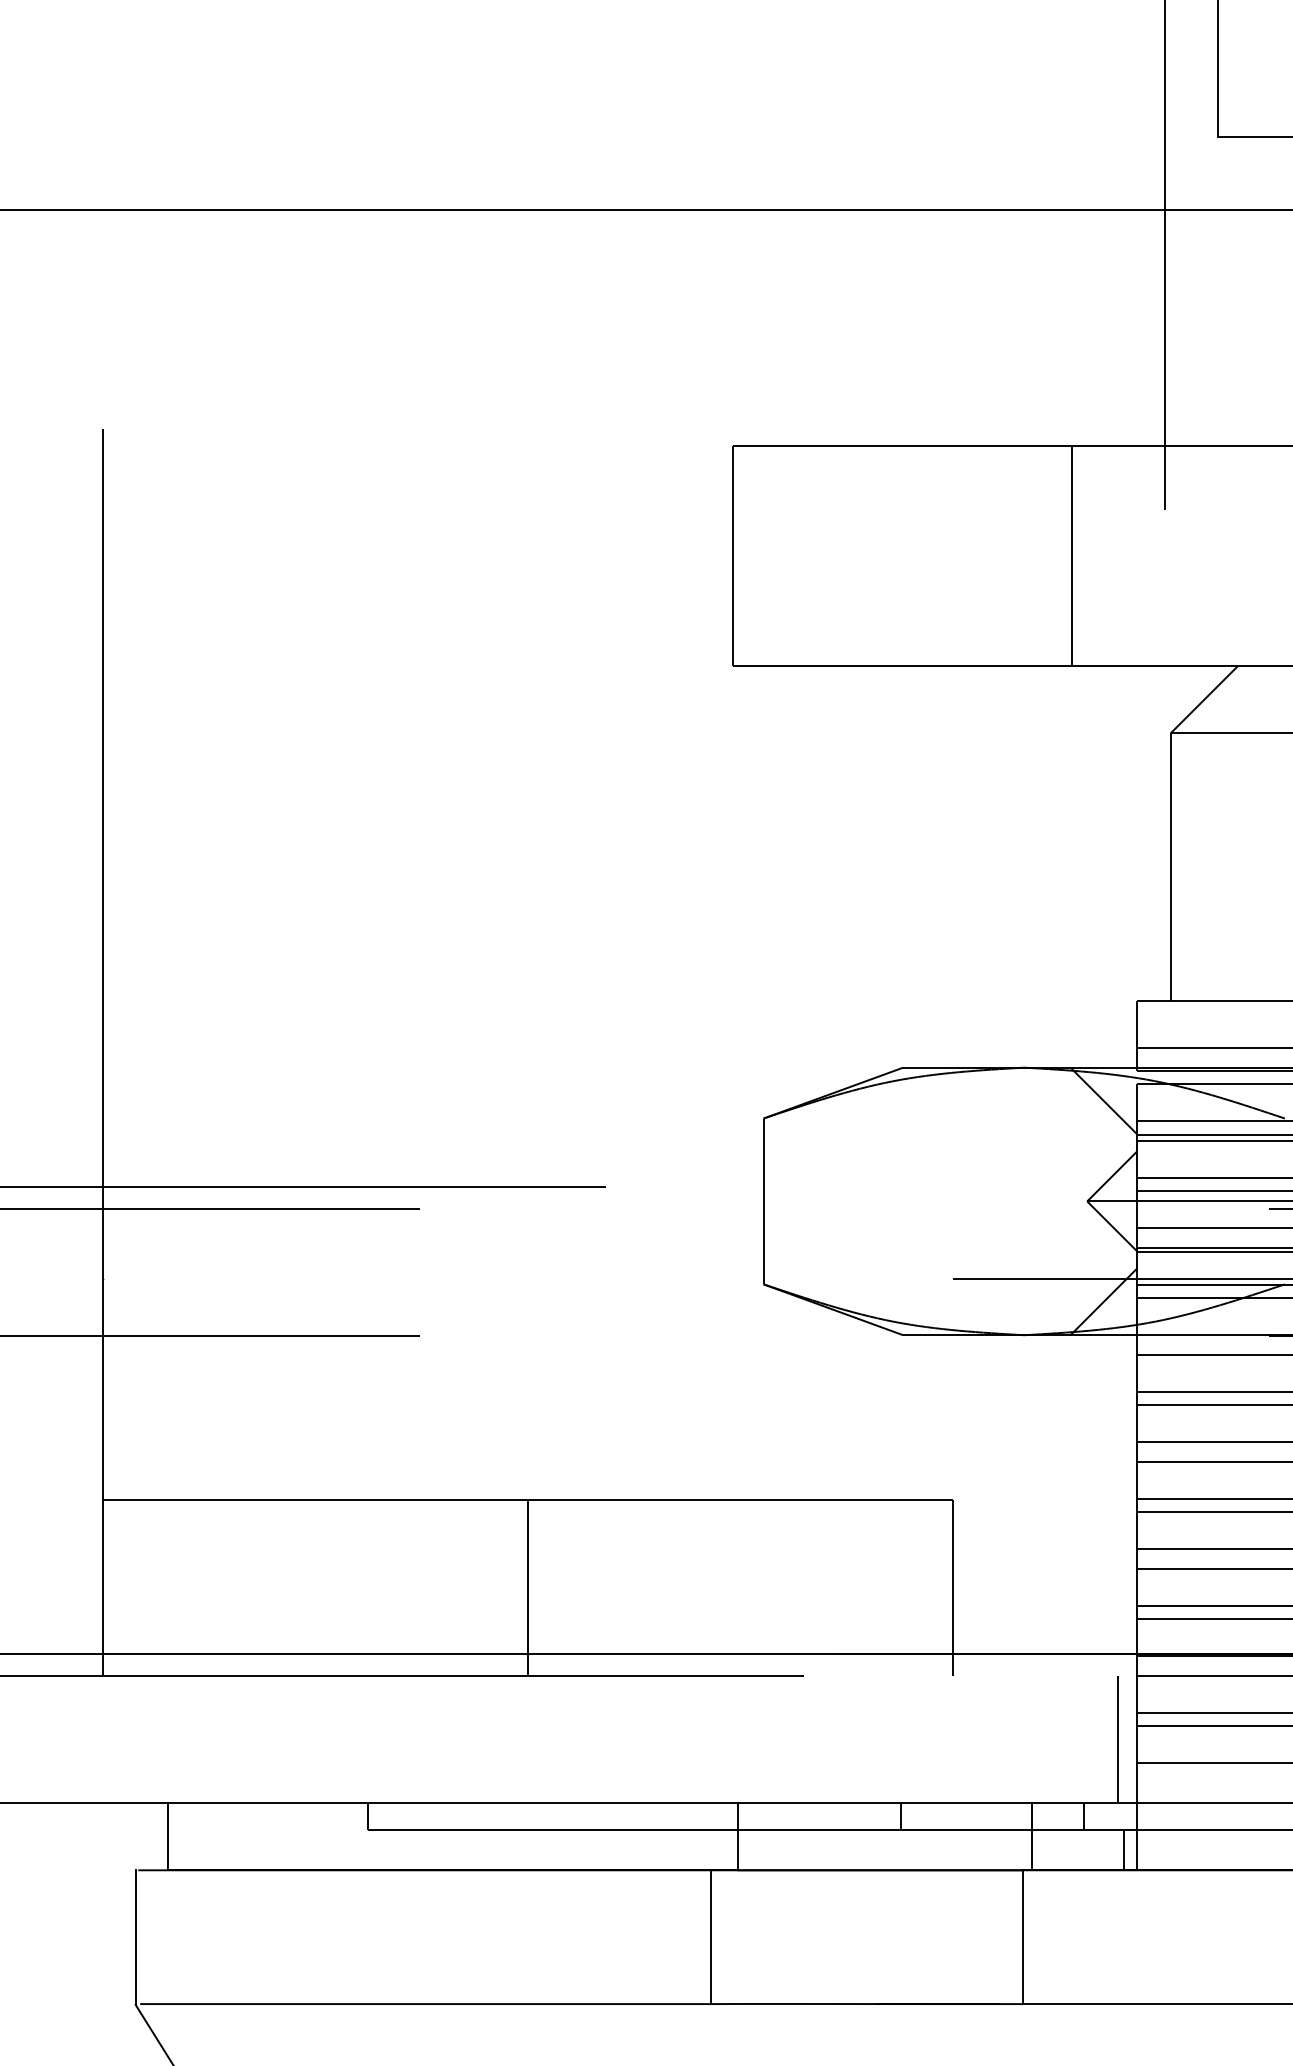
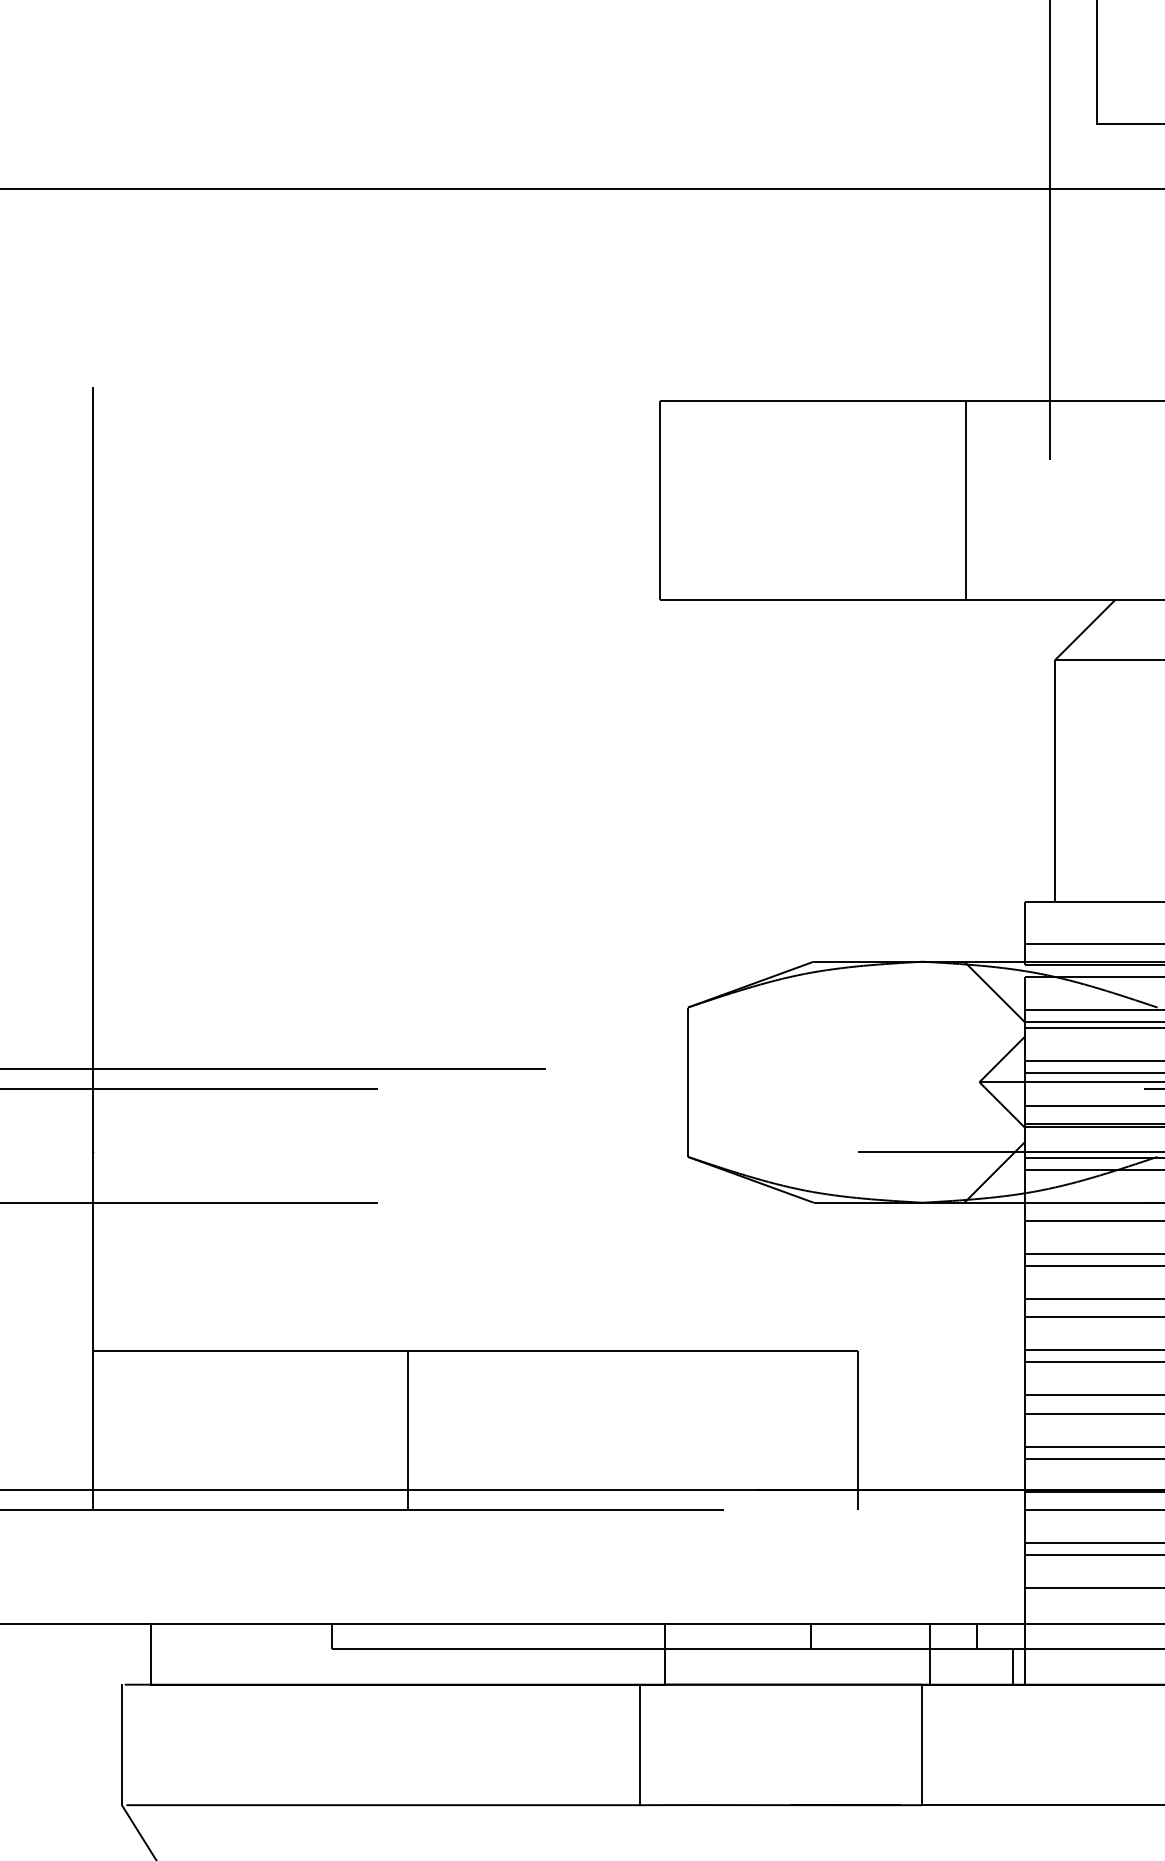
line: (527, 1588) -> (407, 1430), moved
line: (1117, 1740) -> (1006, 1567), removed

